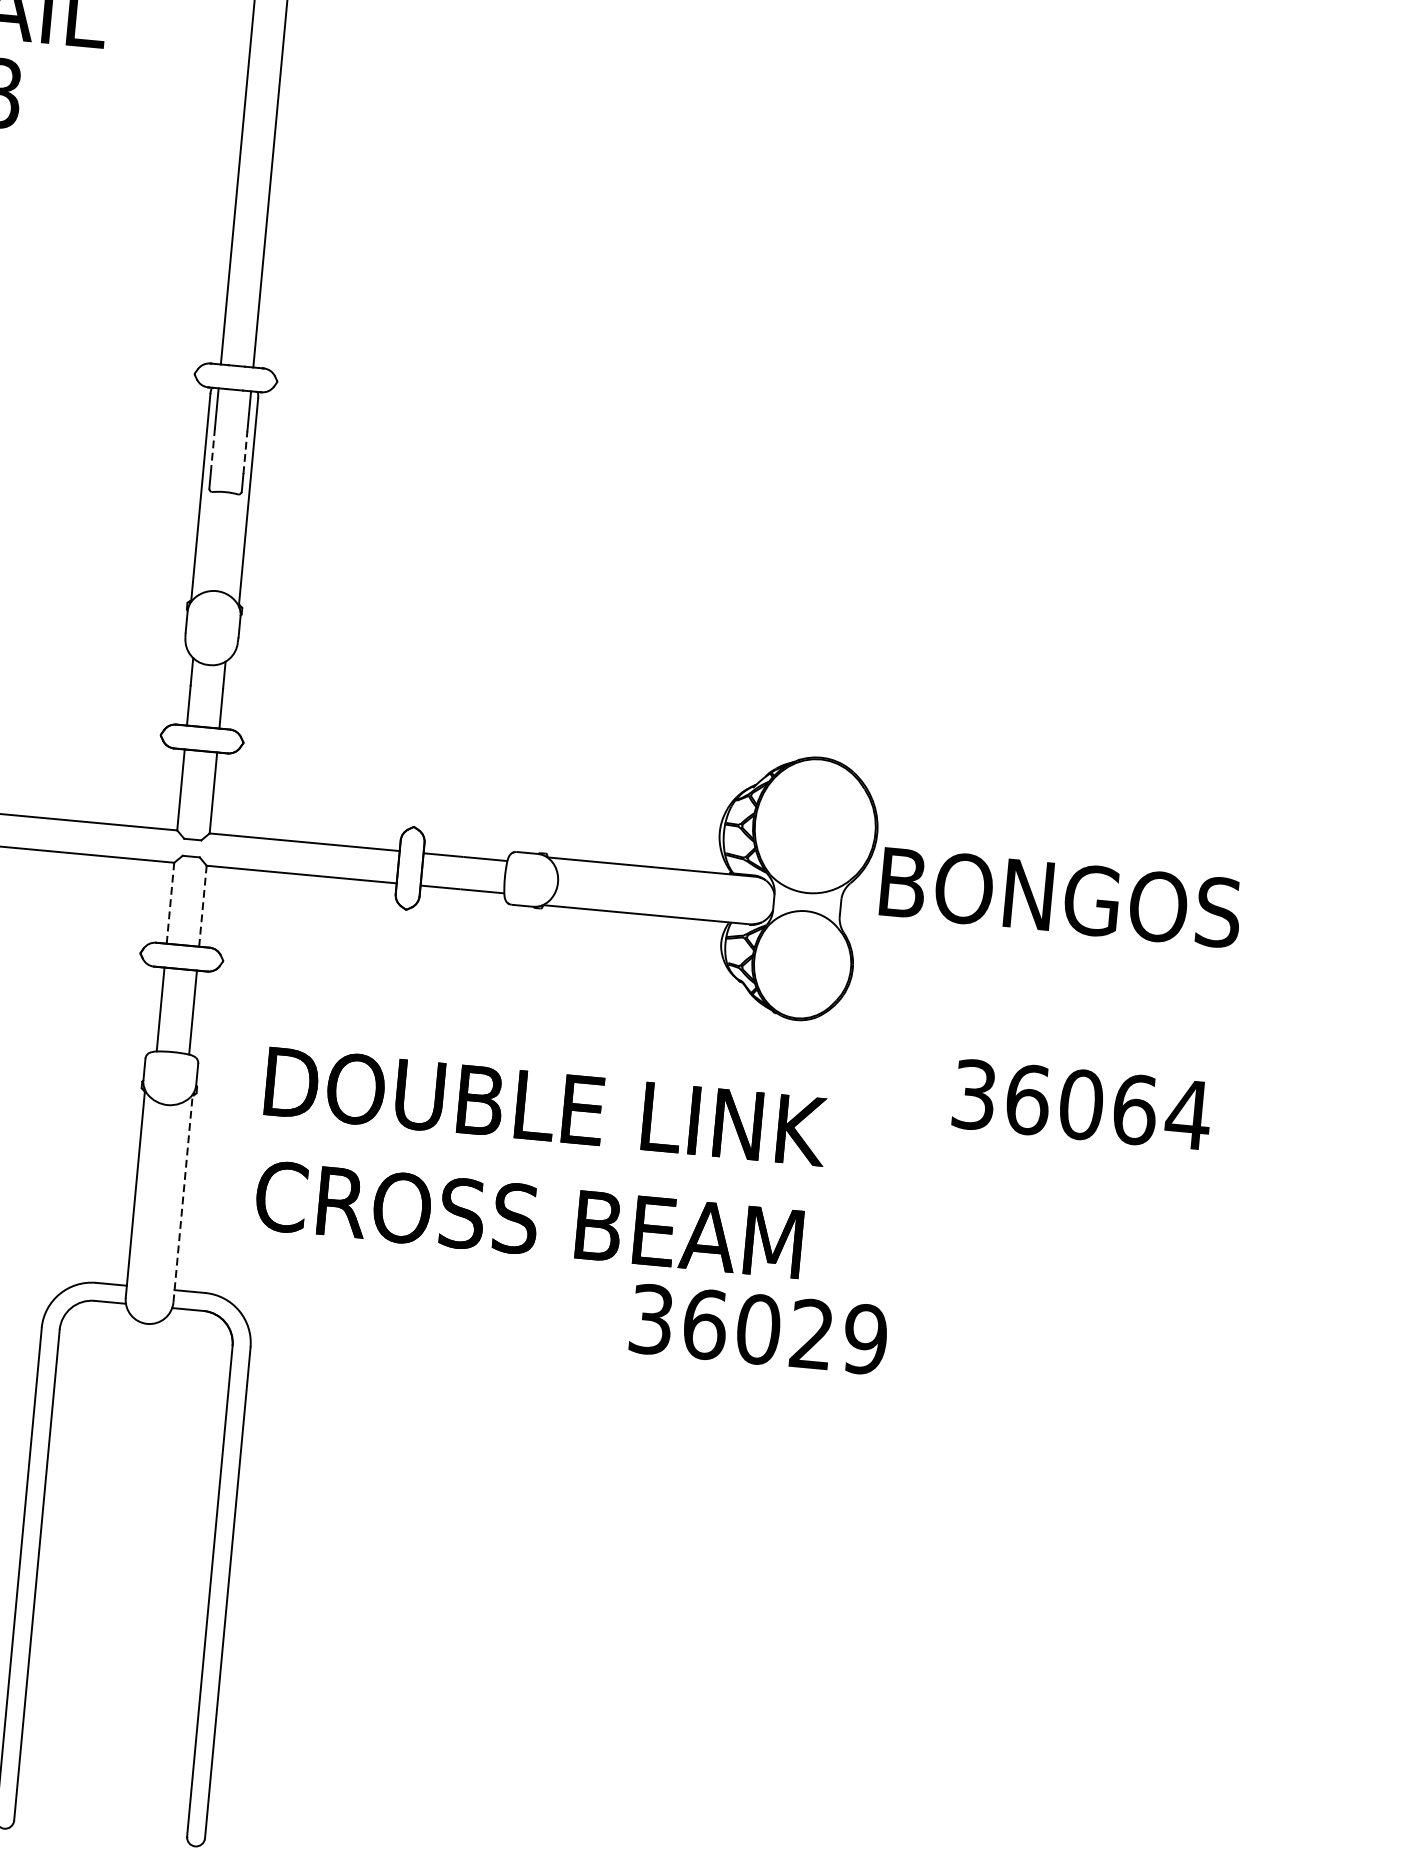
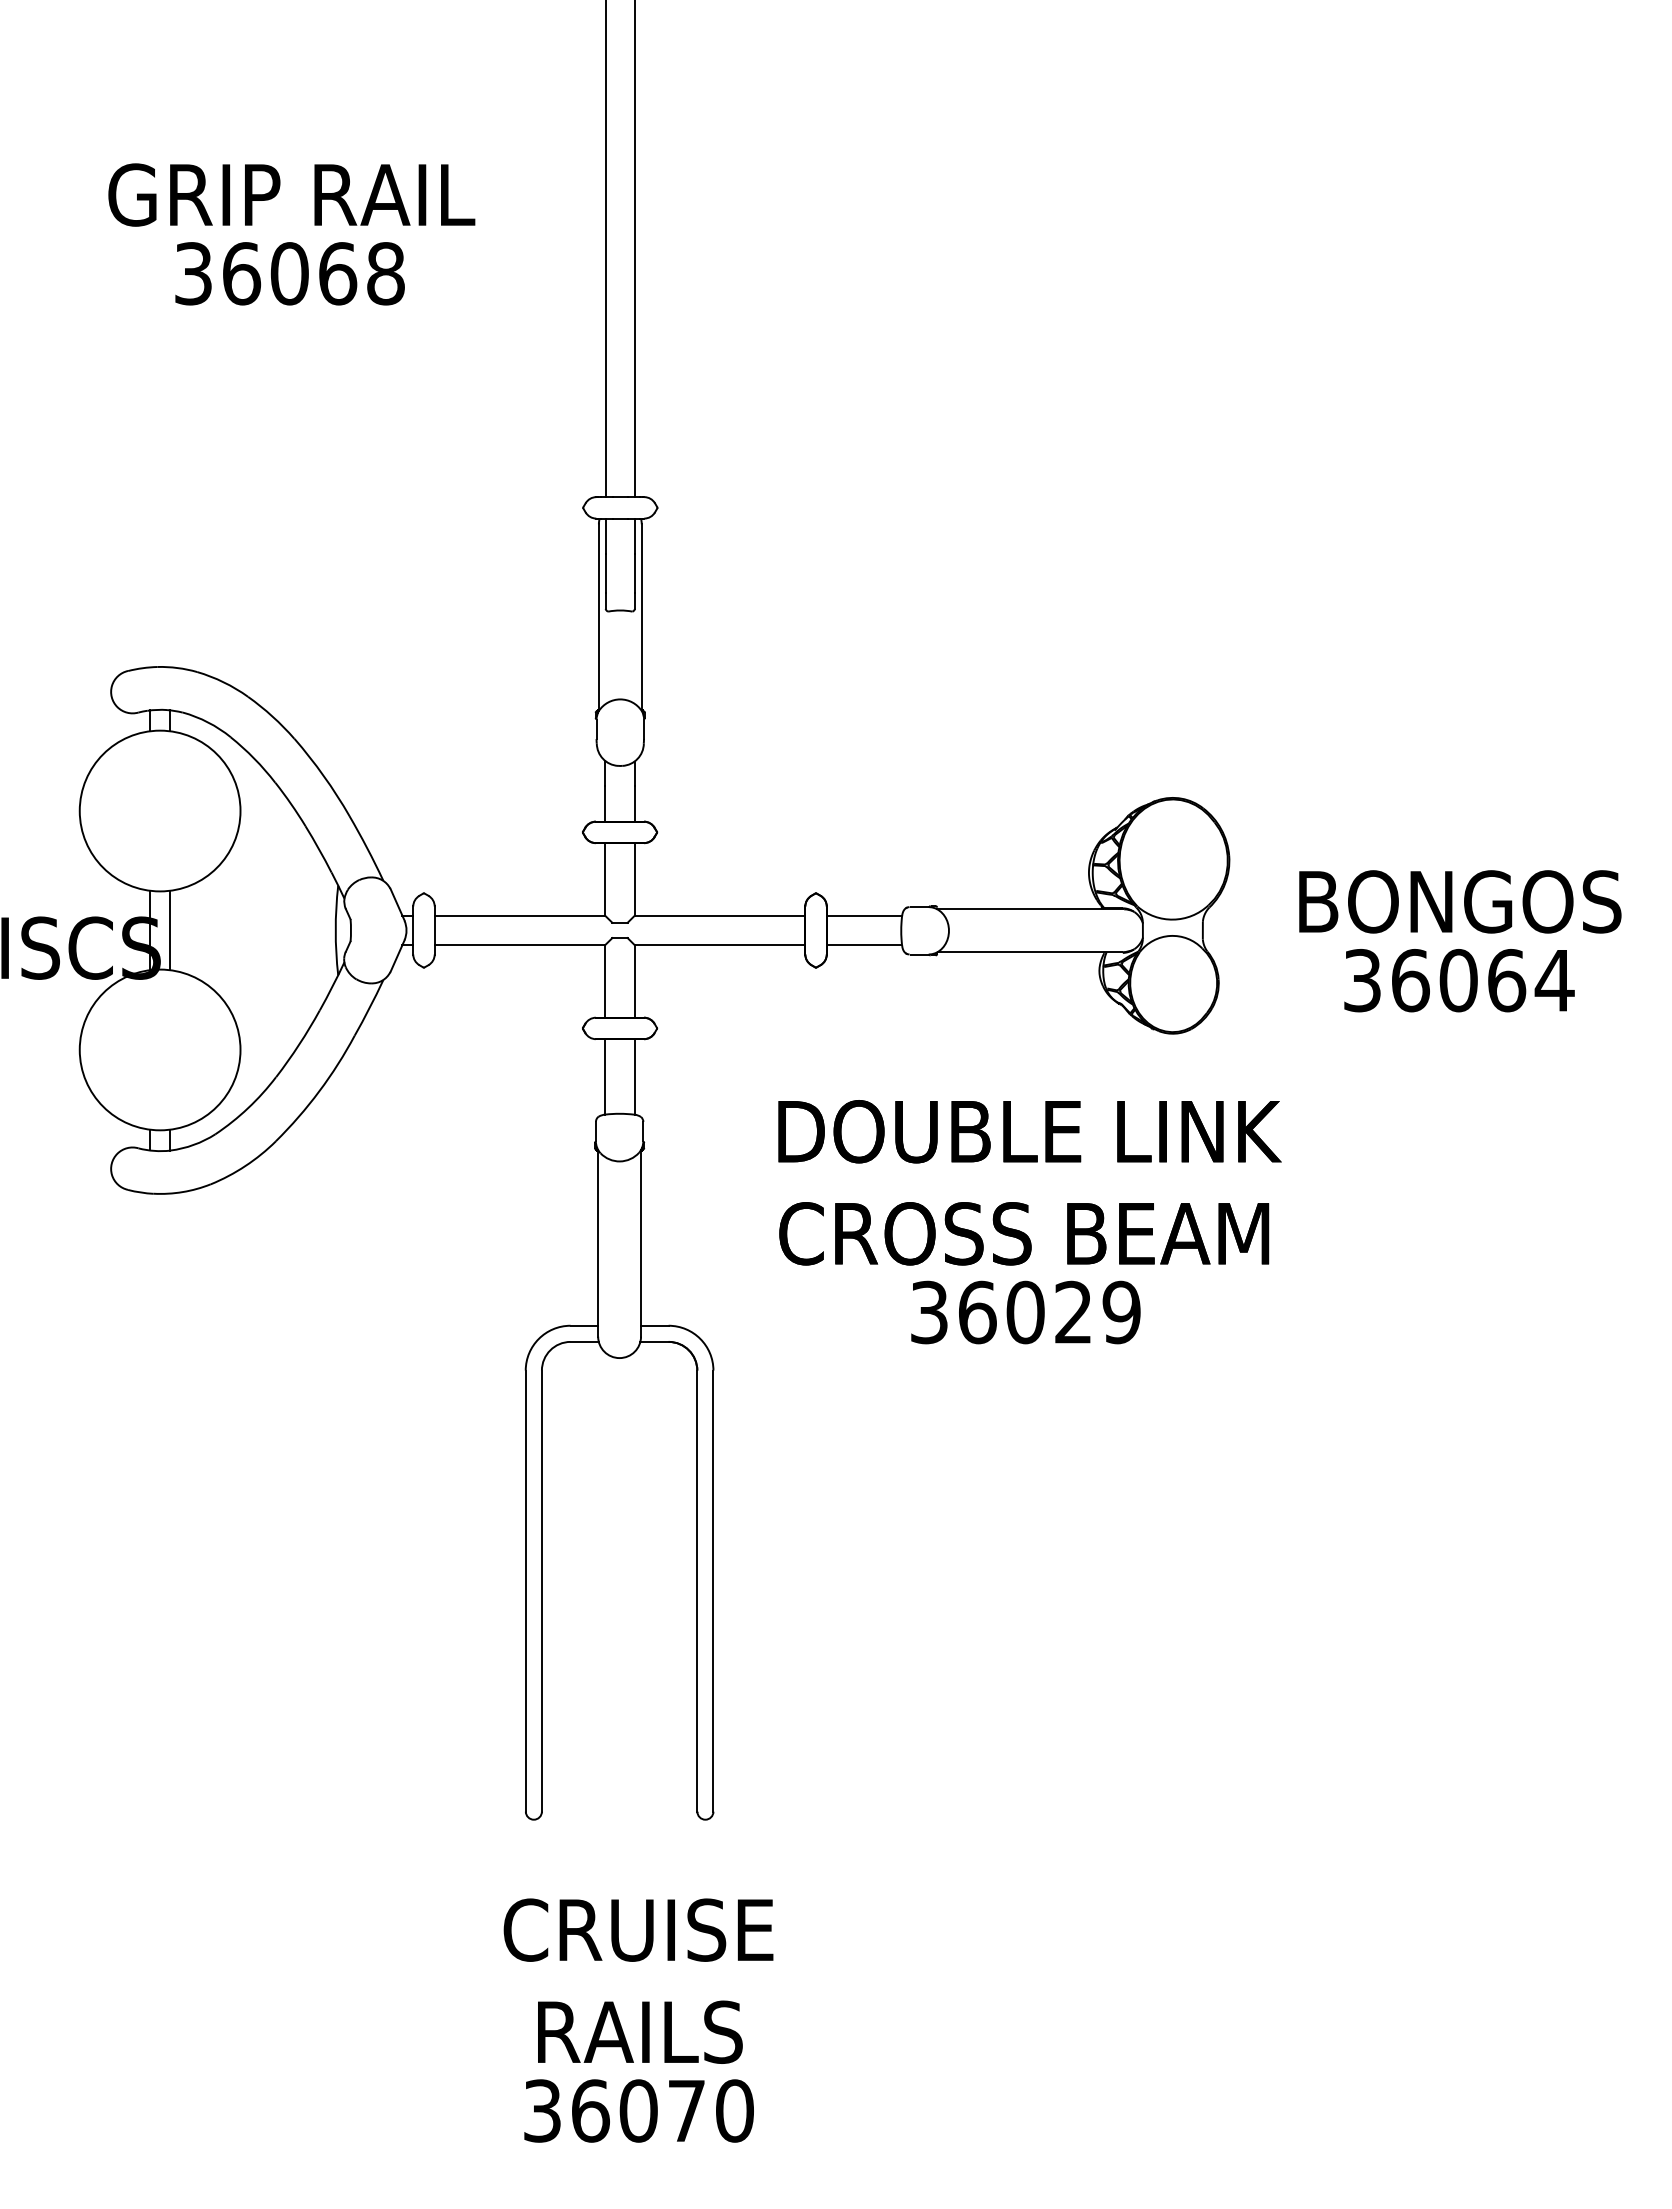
line: (212, 450) -> (605, 574), dashed -> solid
line: (244, 452) -> (634, 573), dashed -> solid
text: (1061, 897) -> (1460, 901), moved
line: (170, 902) -> (605, 980), dashed -> solid
line: (202, 905) -> (634, 980), dashed -> solid
text: (1082, 1104) -> (1459, 980), moved
text: (540, 1163) -> (1029, 1182), moved
line: (183, 1197) -> (641, 1242), dashed -> solid
text: (758, 1329) -> (1025, 1312), moved

